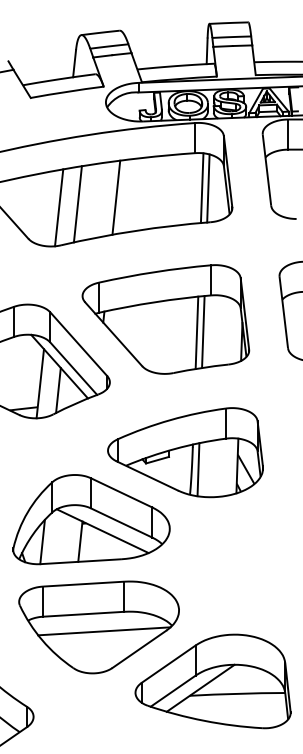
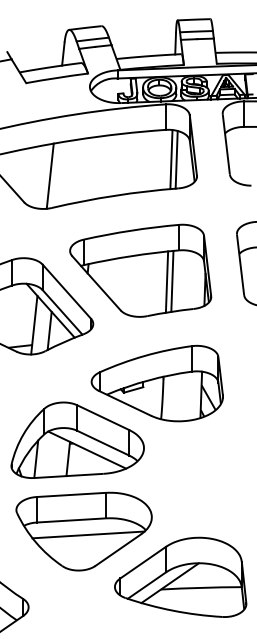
line: (116, 197) -> (98, 167), removed
line: (77, 203) -> (65, 172), removed
line: (198, 469) -> (168, 397), removed

